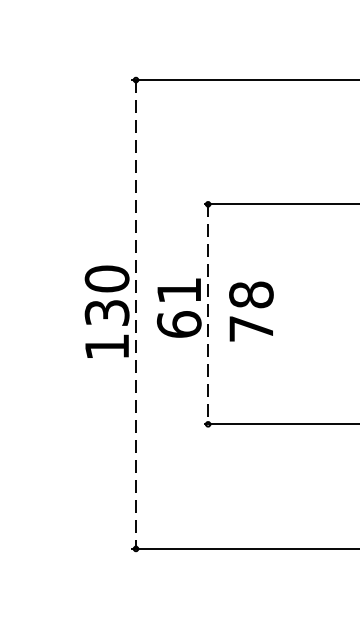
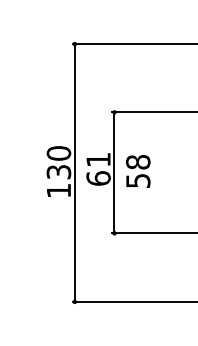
line: (135, 315) -> (74, 173), dashed -> solid
line: (208, 315) -> (114, 173), dashed -> solid
text: (251, 328) -> (138, 180), 78 -> 58

